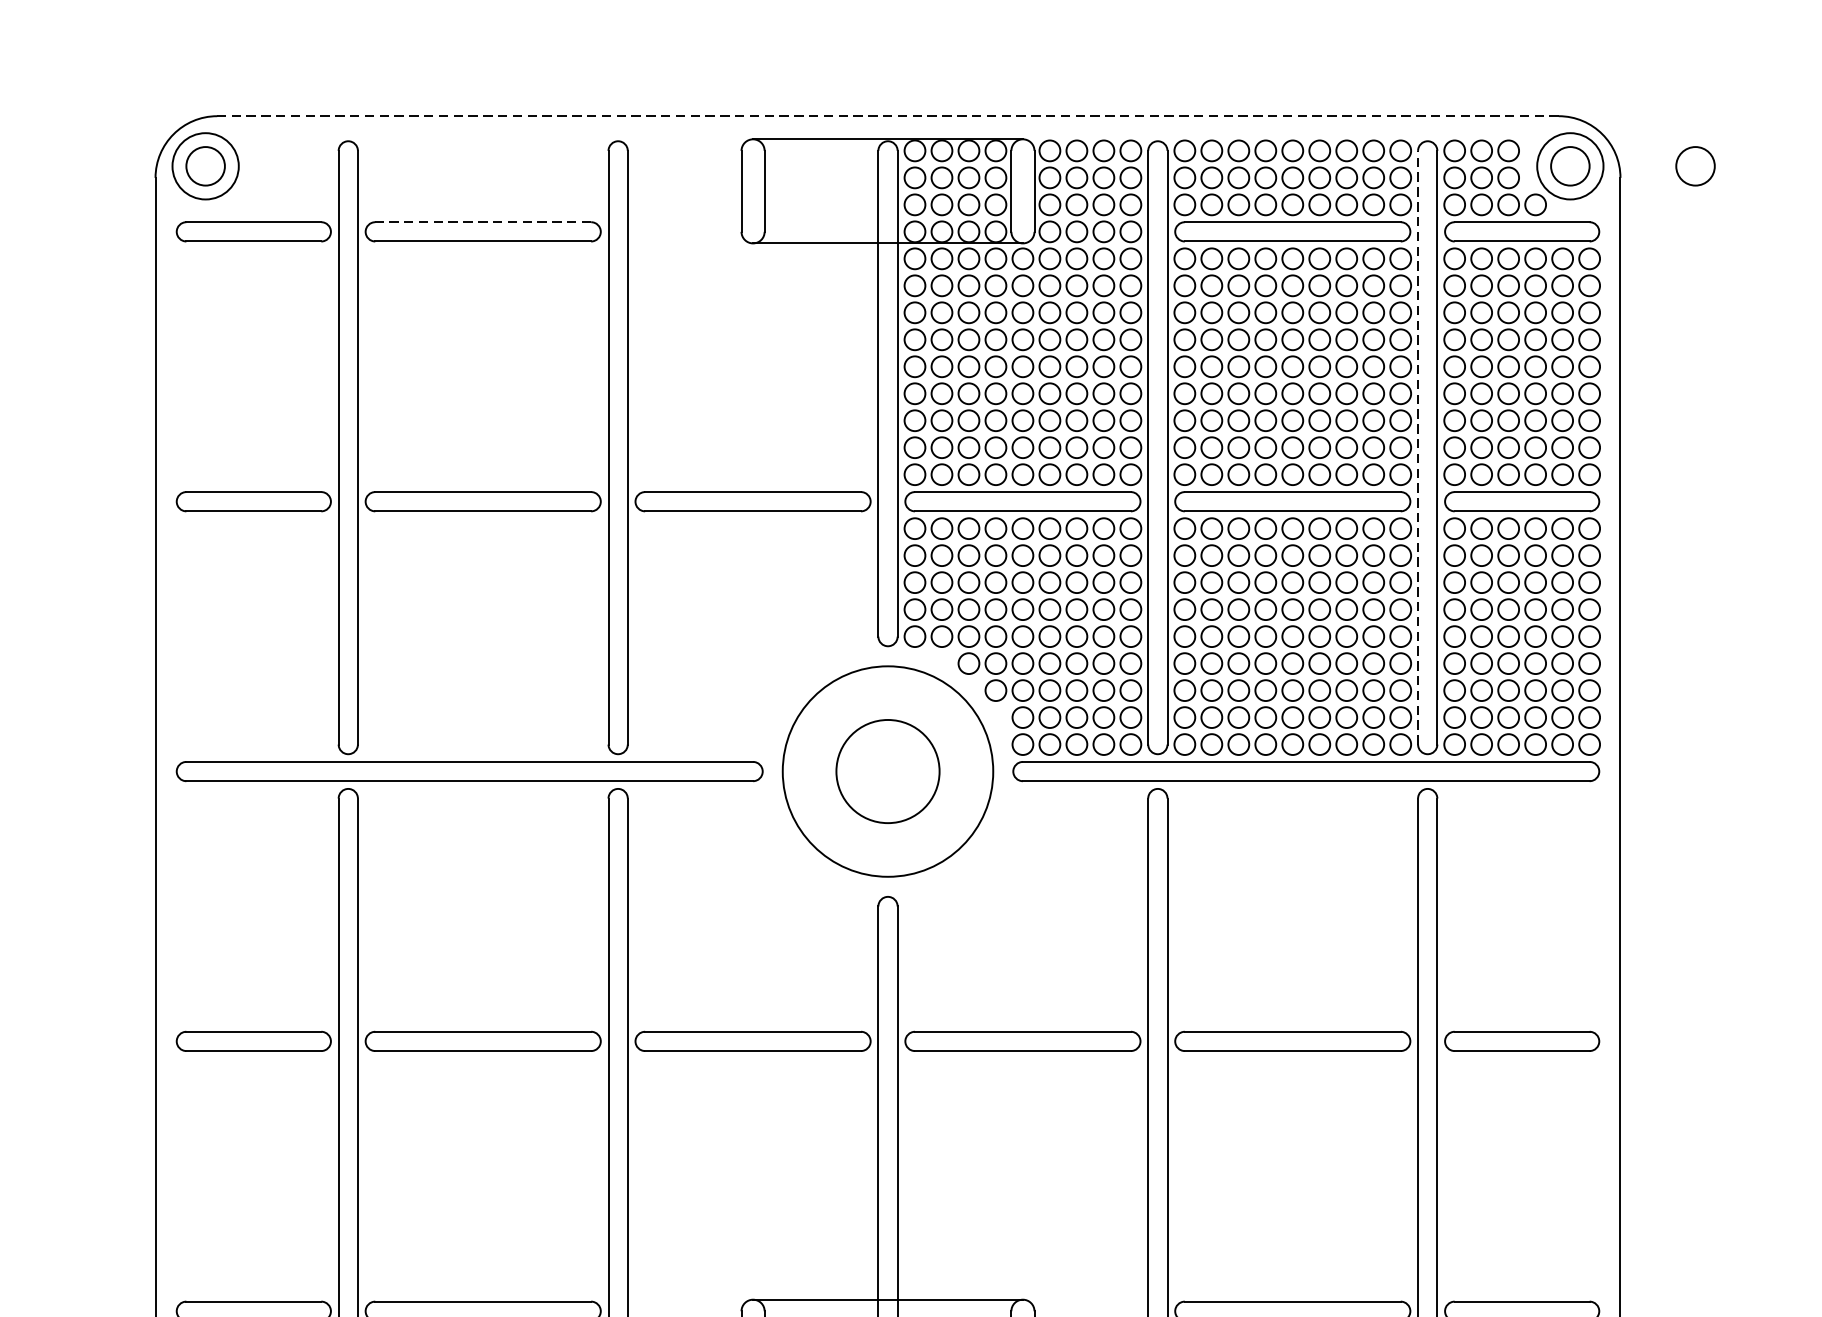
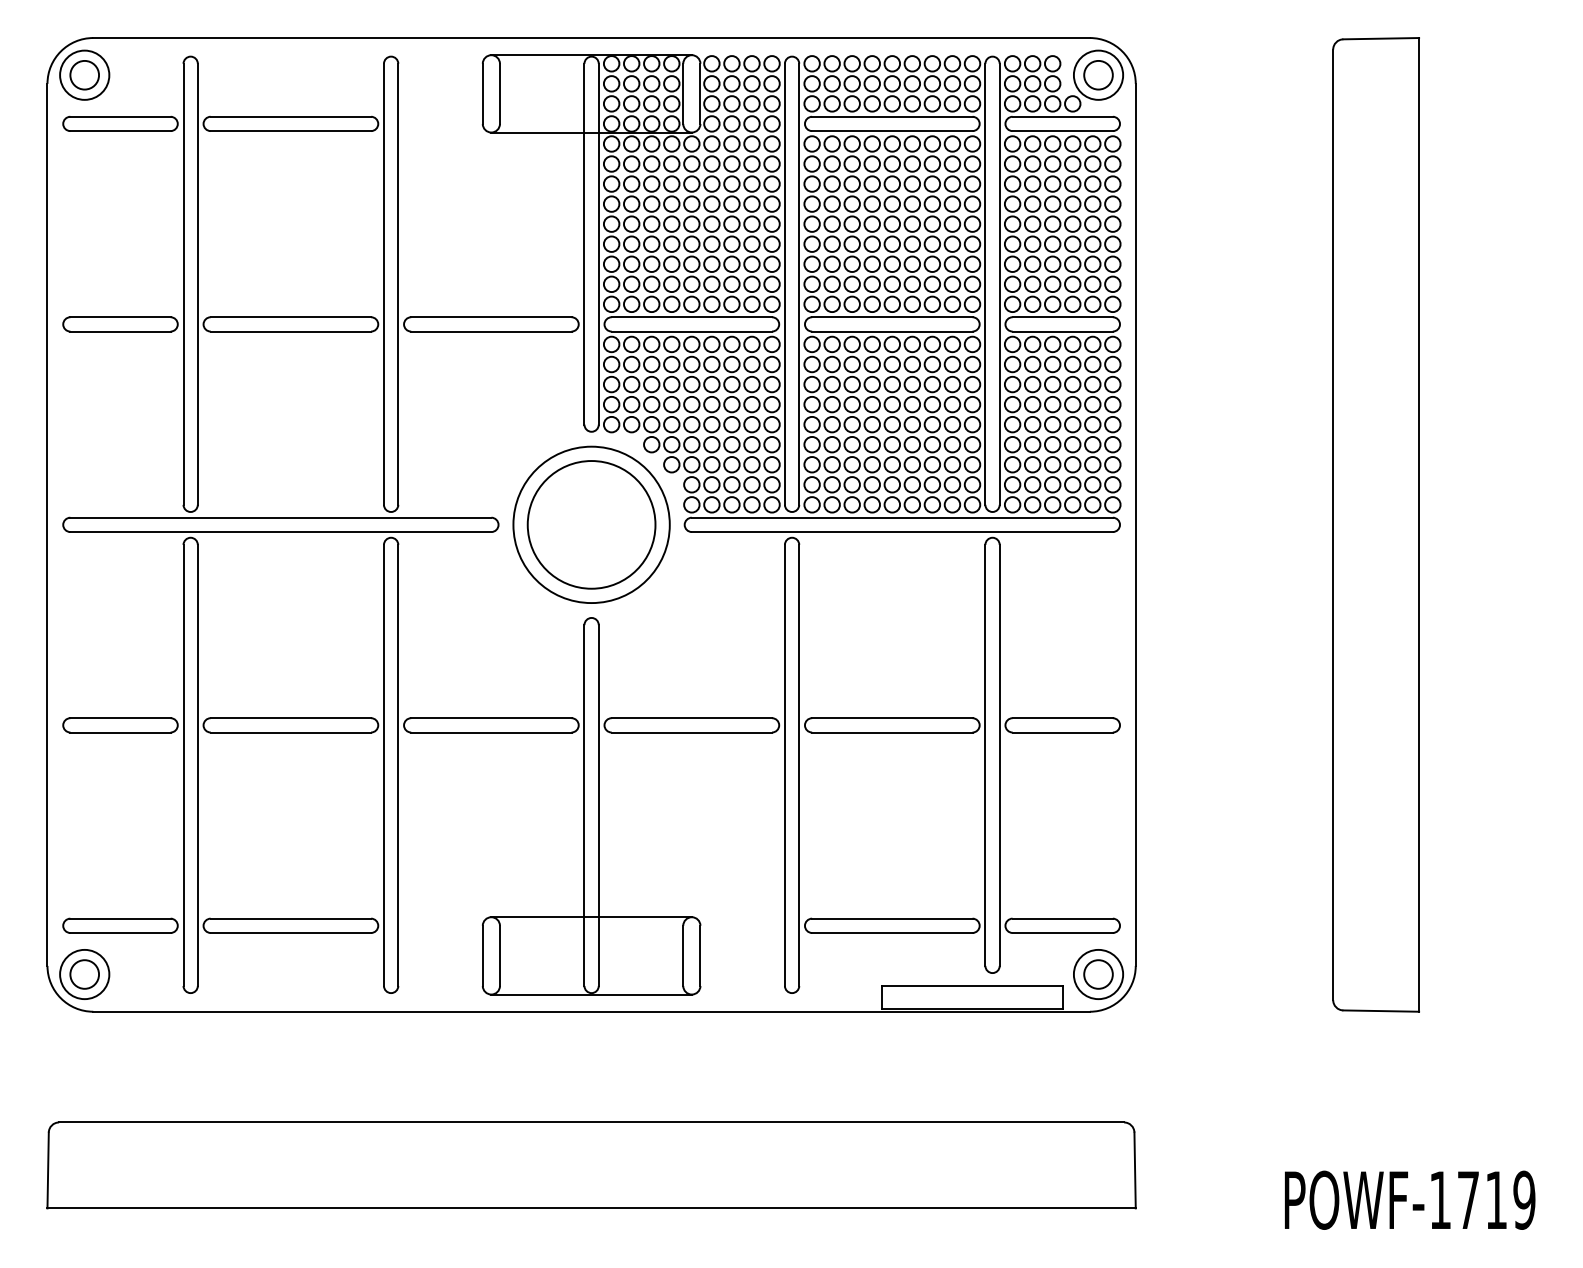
line: (887, 116) -> (591, 38), dashed -> solid
circle: (1695, 166) -> (1191, 75), removed
line: (482, 221) -> (290, 116), dashed -> solid
line: (1418, 447) -> (985, 284), dashed -> solid
circle: (887, 771) -> (591, 524), size x1.67

